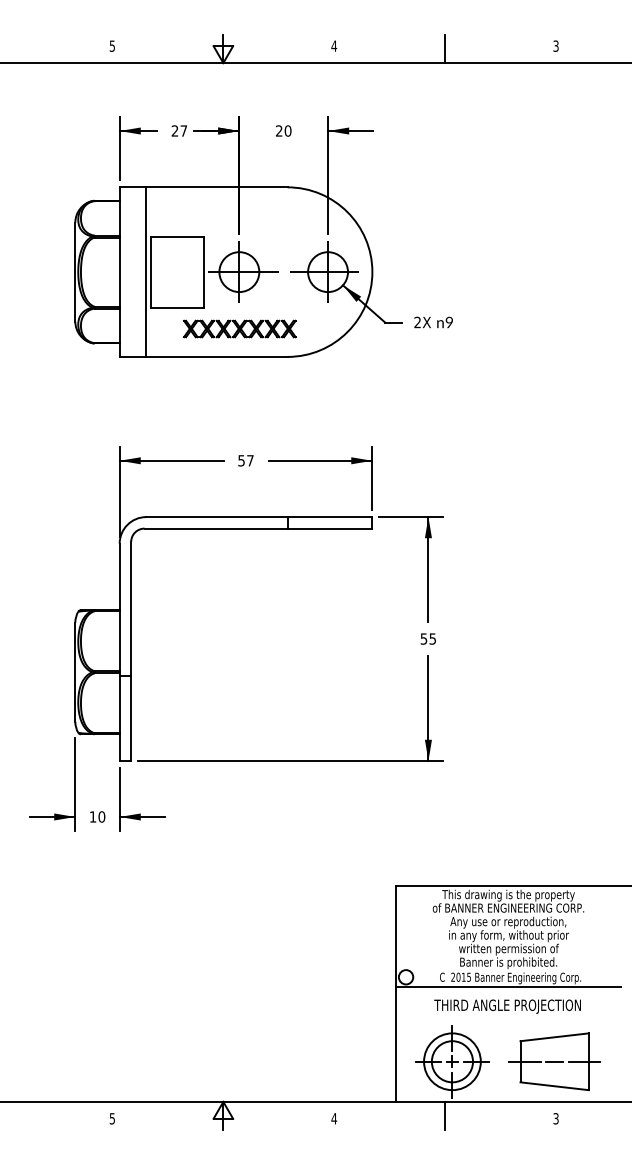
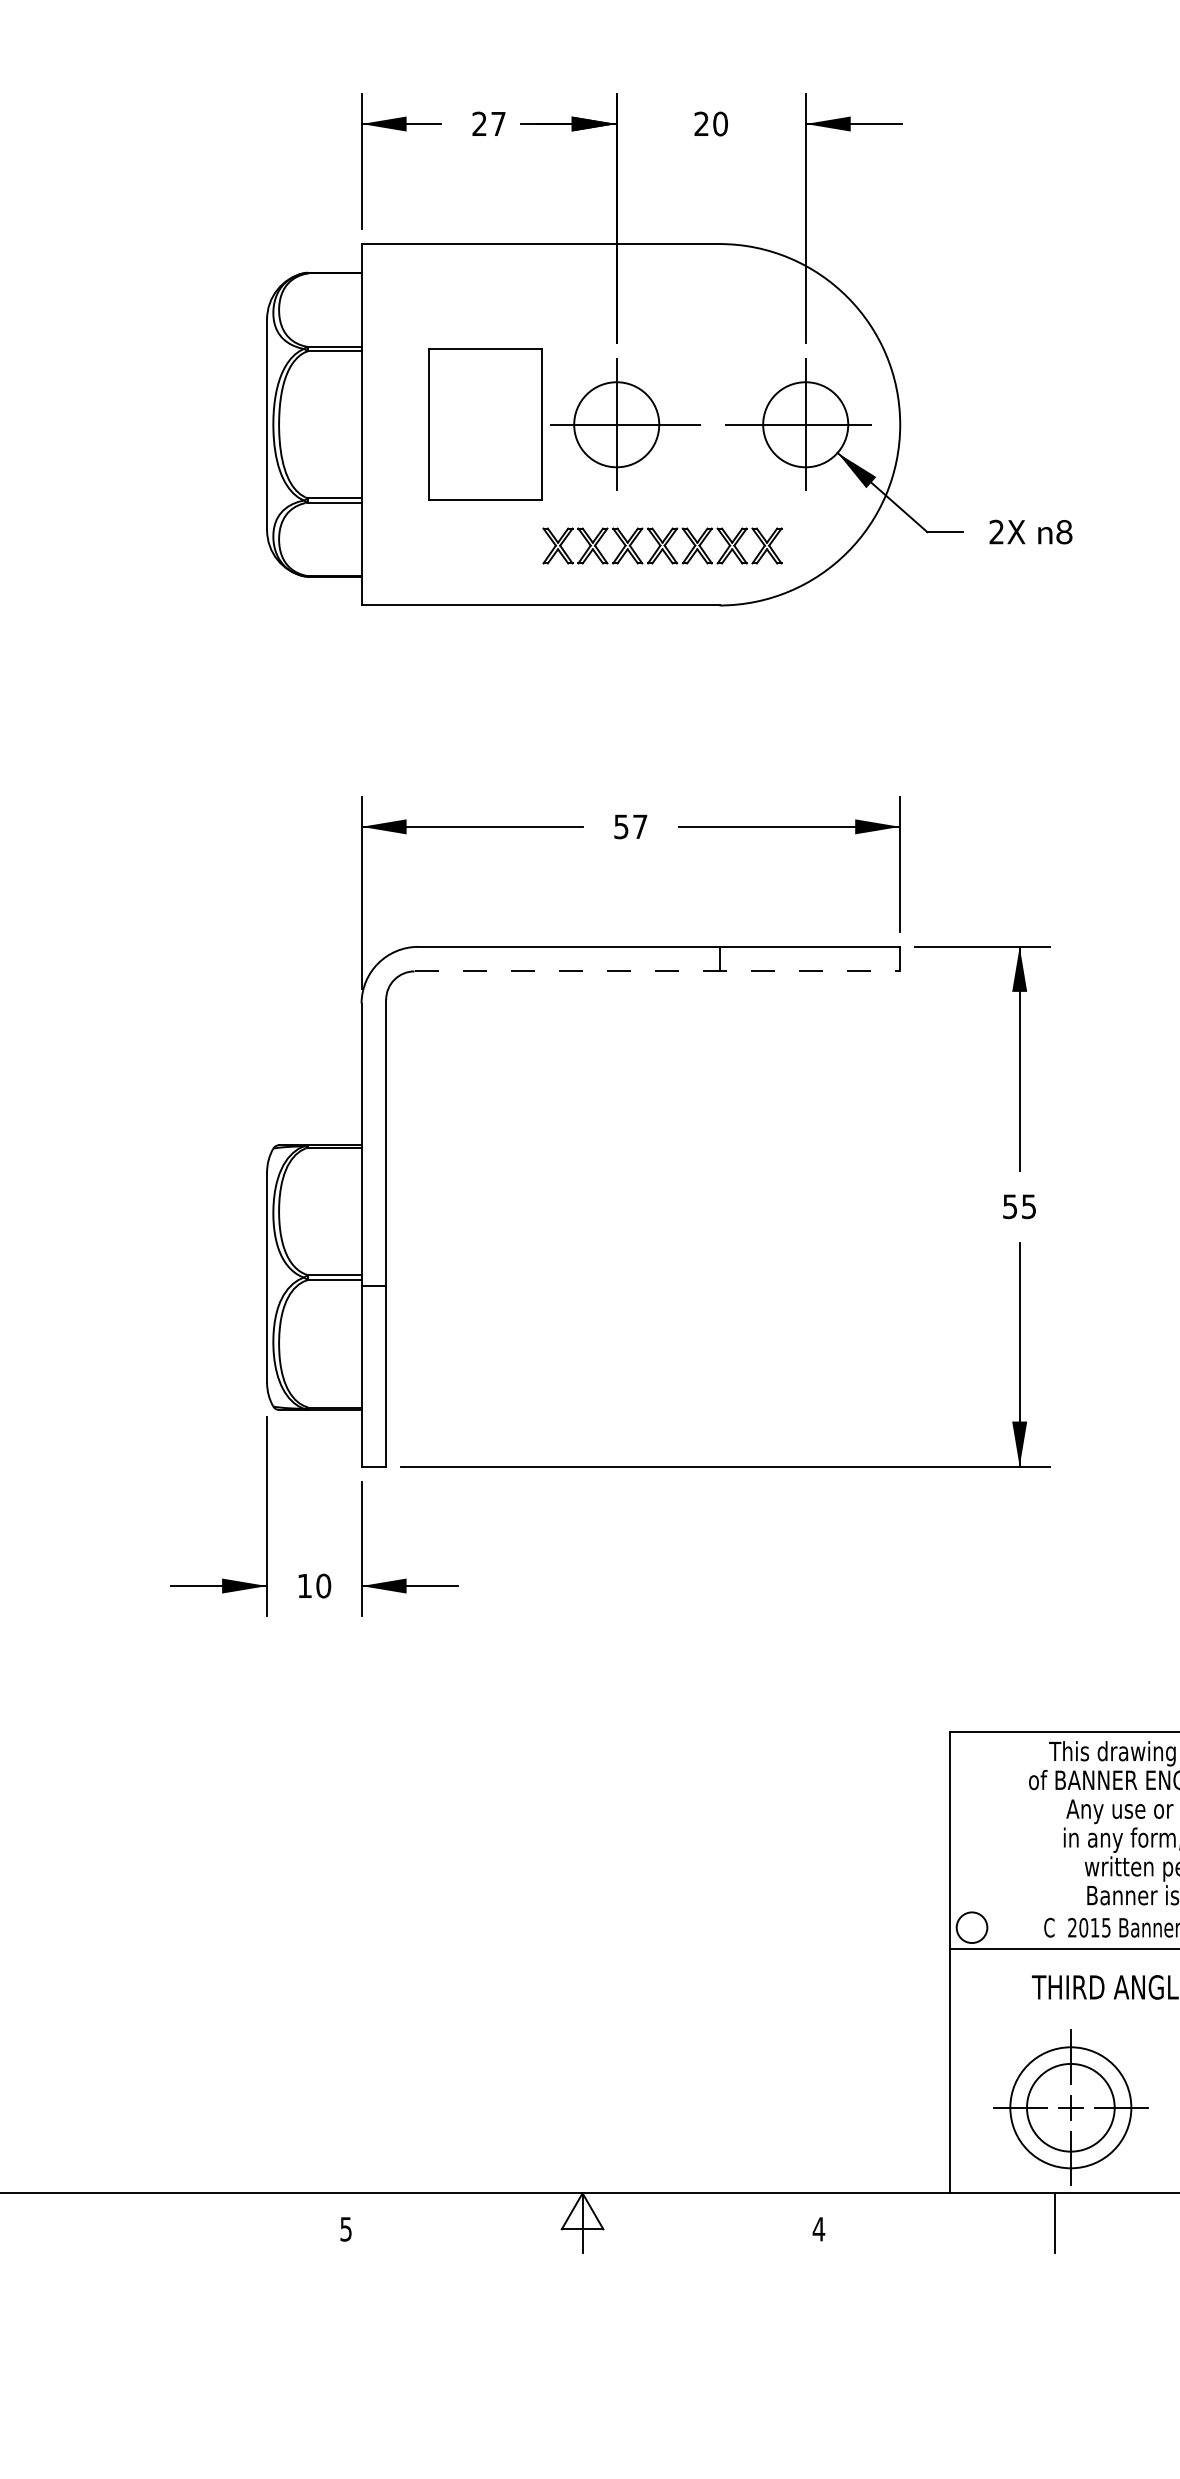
line: (146, 271) -> (418, 423), removed
text: (449, 323) -> (1064, 534), 9 -> 8
part: (239, 328) -> (661, 544), moved
line: (258, 528) -> (657, 971), solid -> dashed

